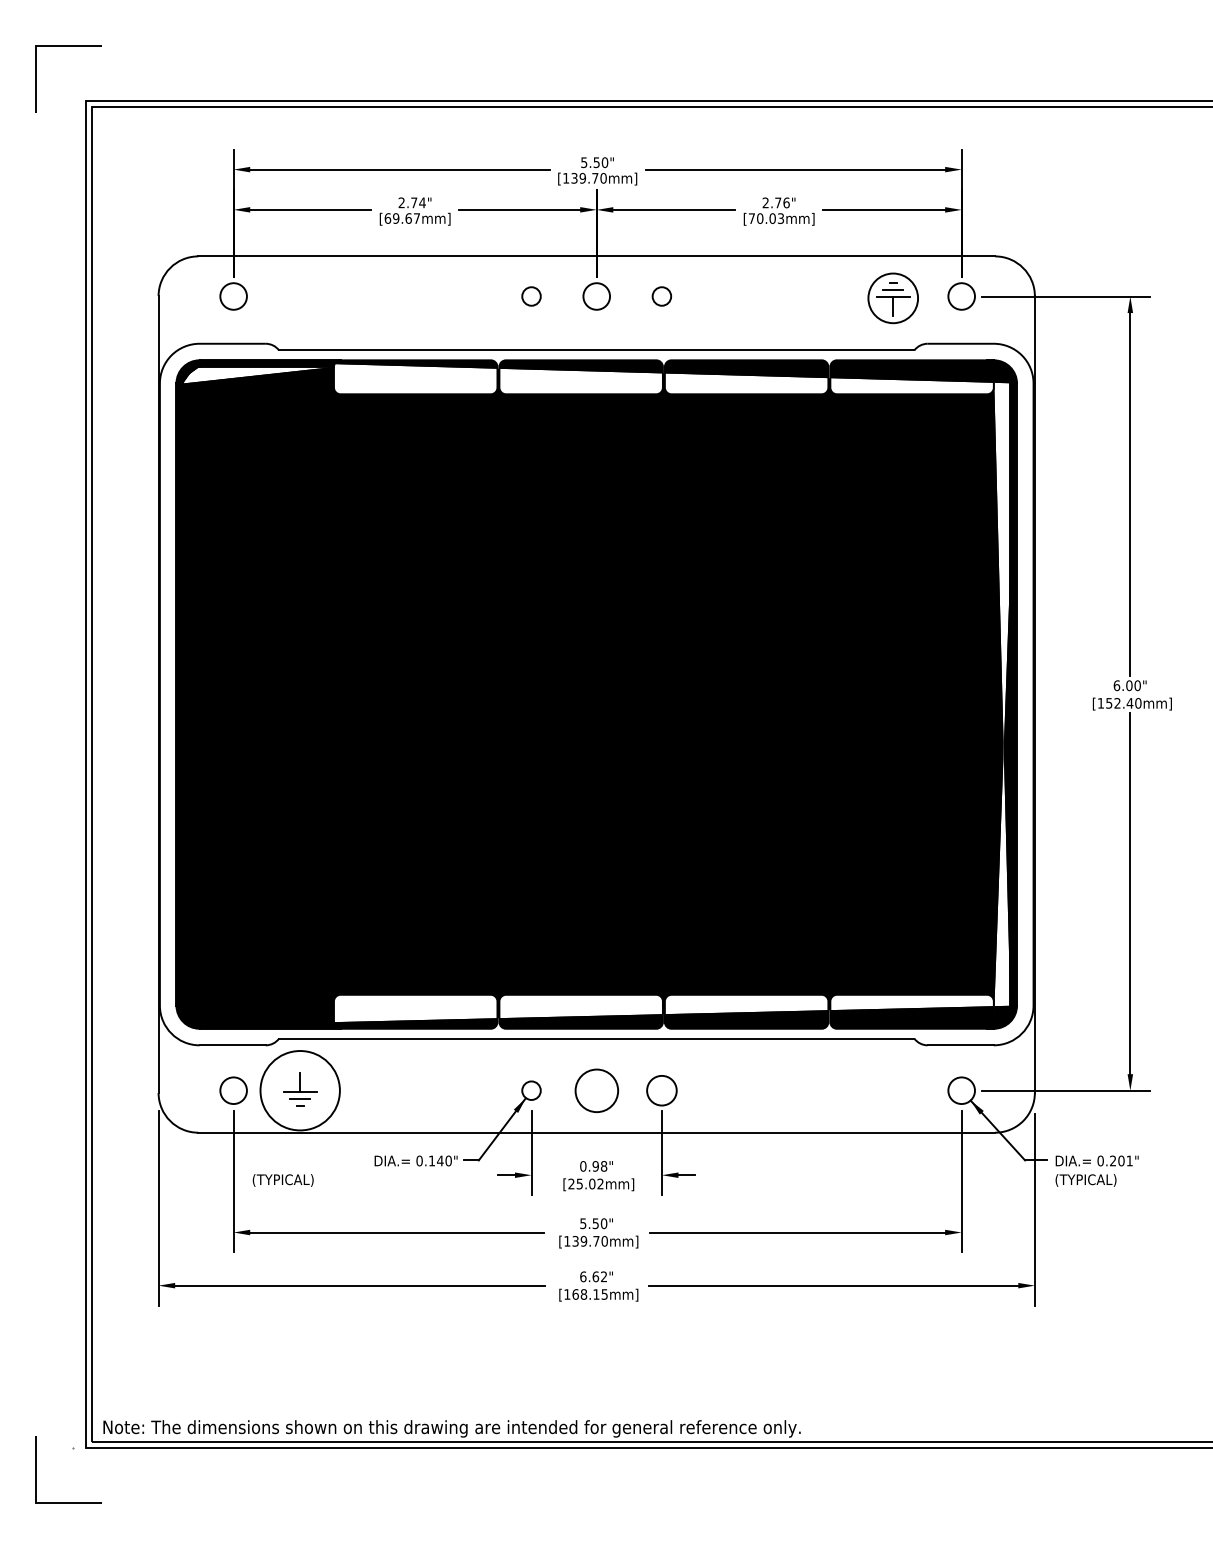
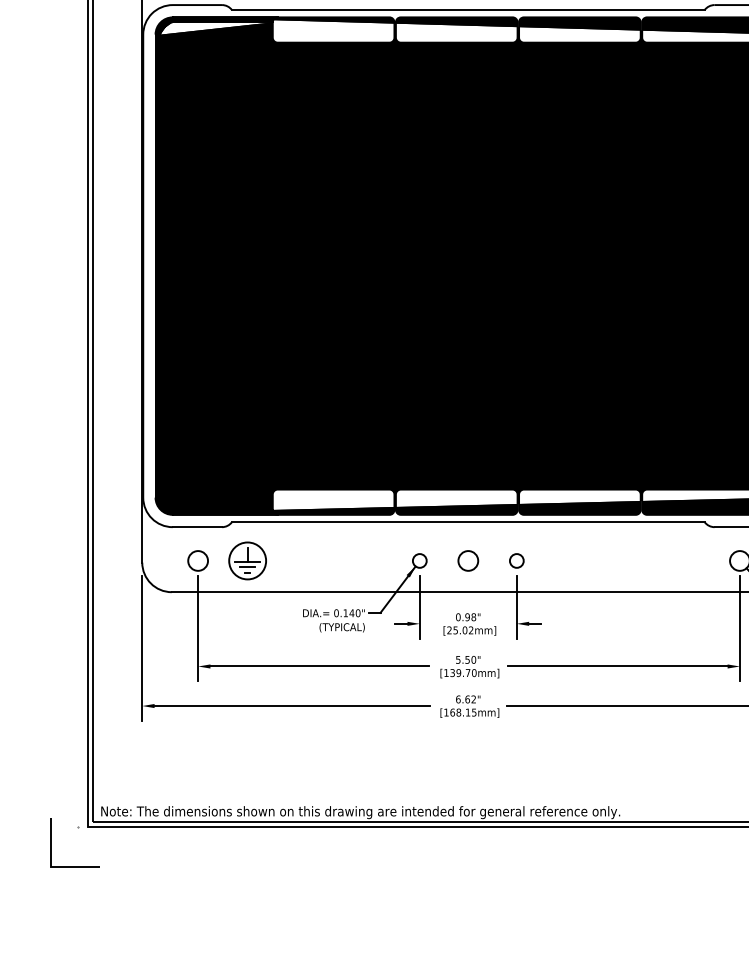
circle: (300, 1090) -> (247, 560), size x0.62
circle: (596, 1090) -> (468, 560), size x0.62
circle: (661, 1090) -> (516, 560), size x0.62
text: (282, 1180) -> (341, 627), moved

